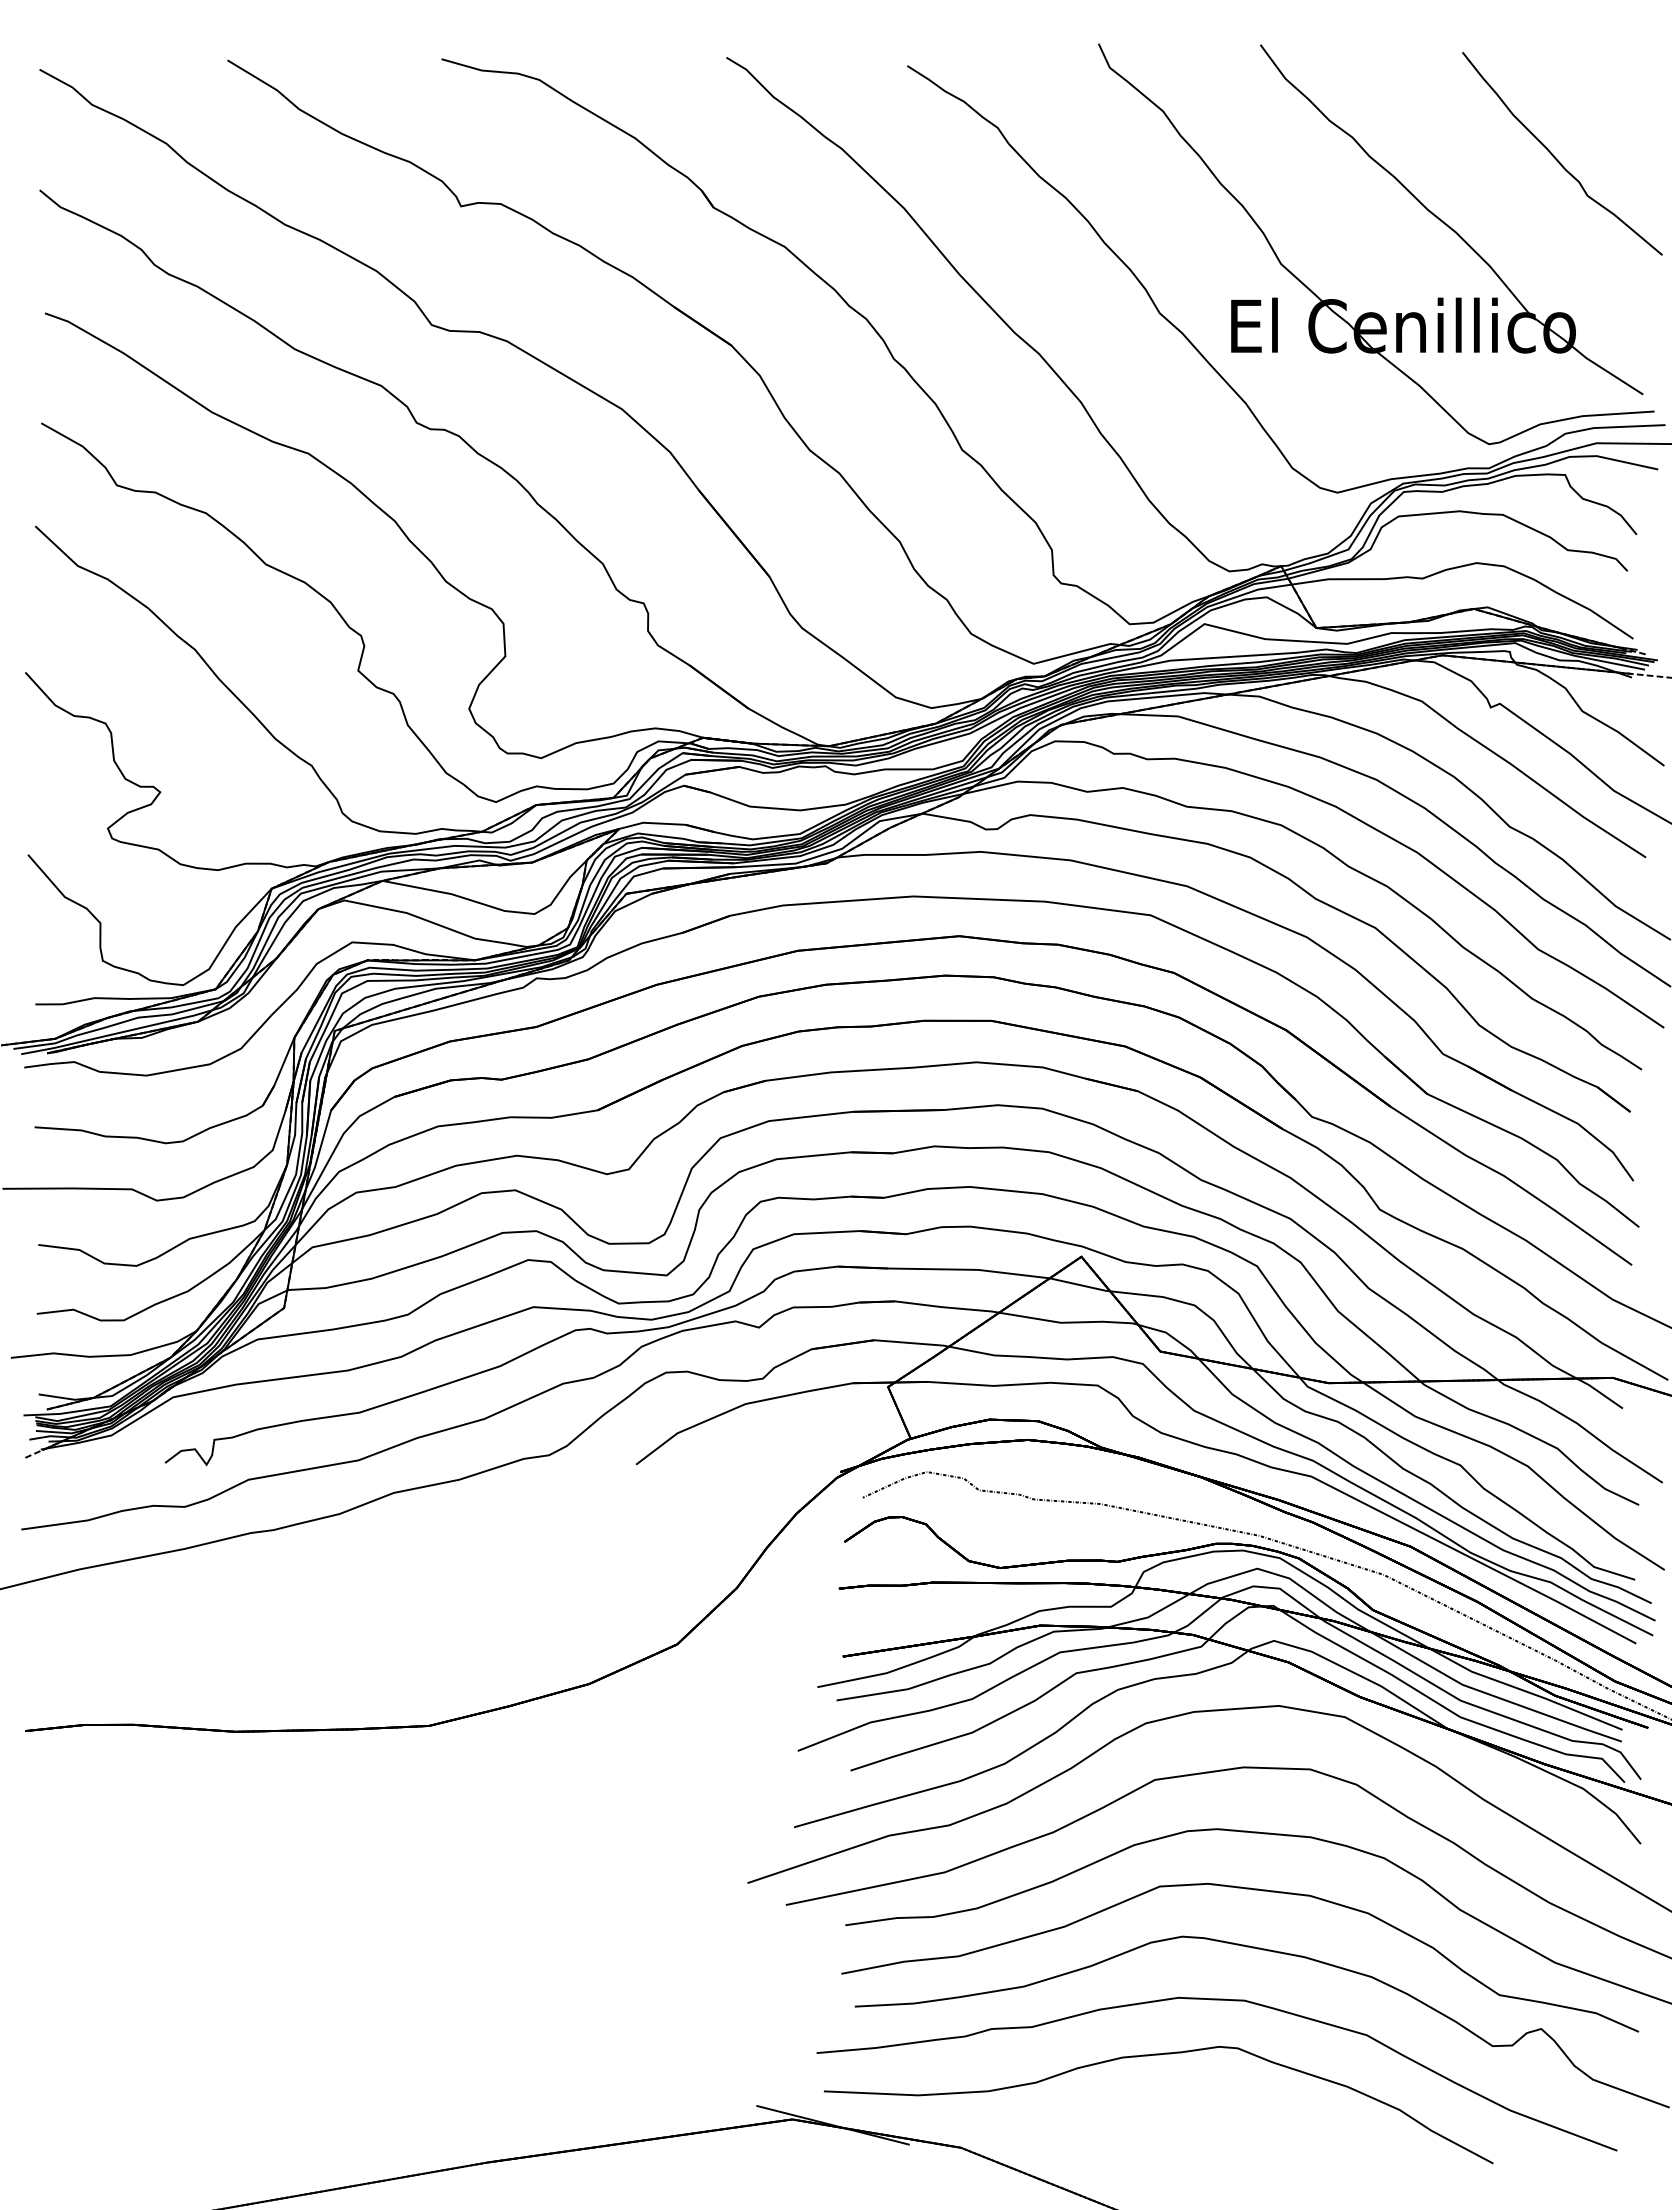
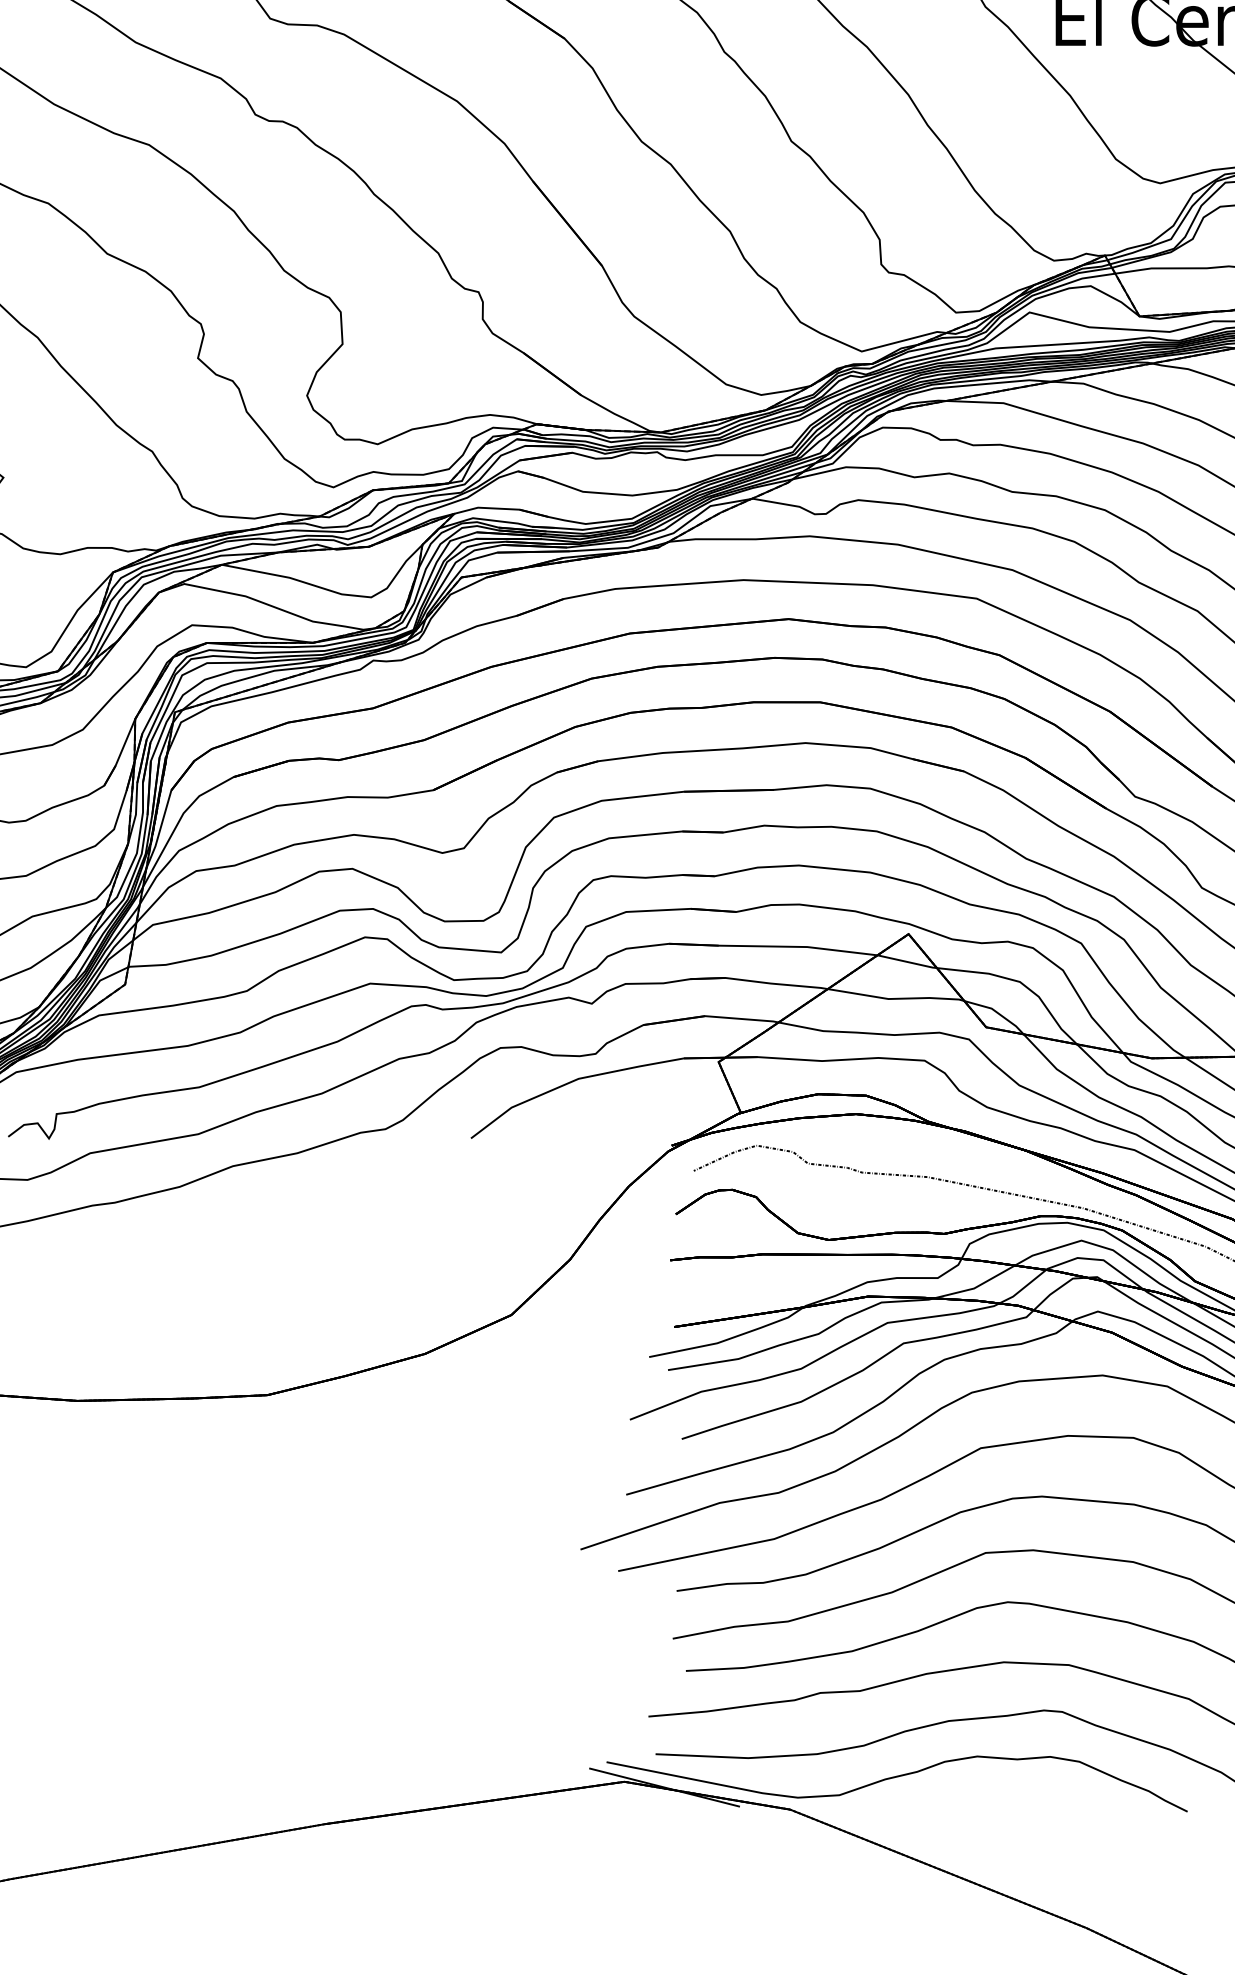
curve: (1069, 2115) -> (896, 1777), added

